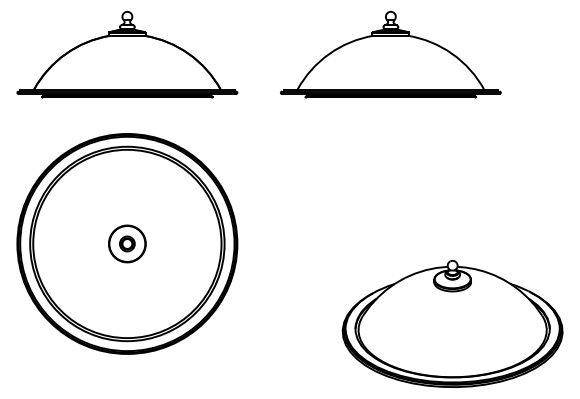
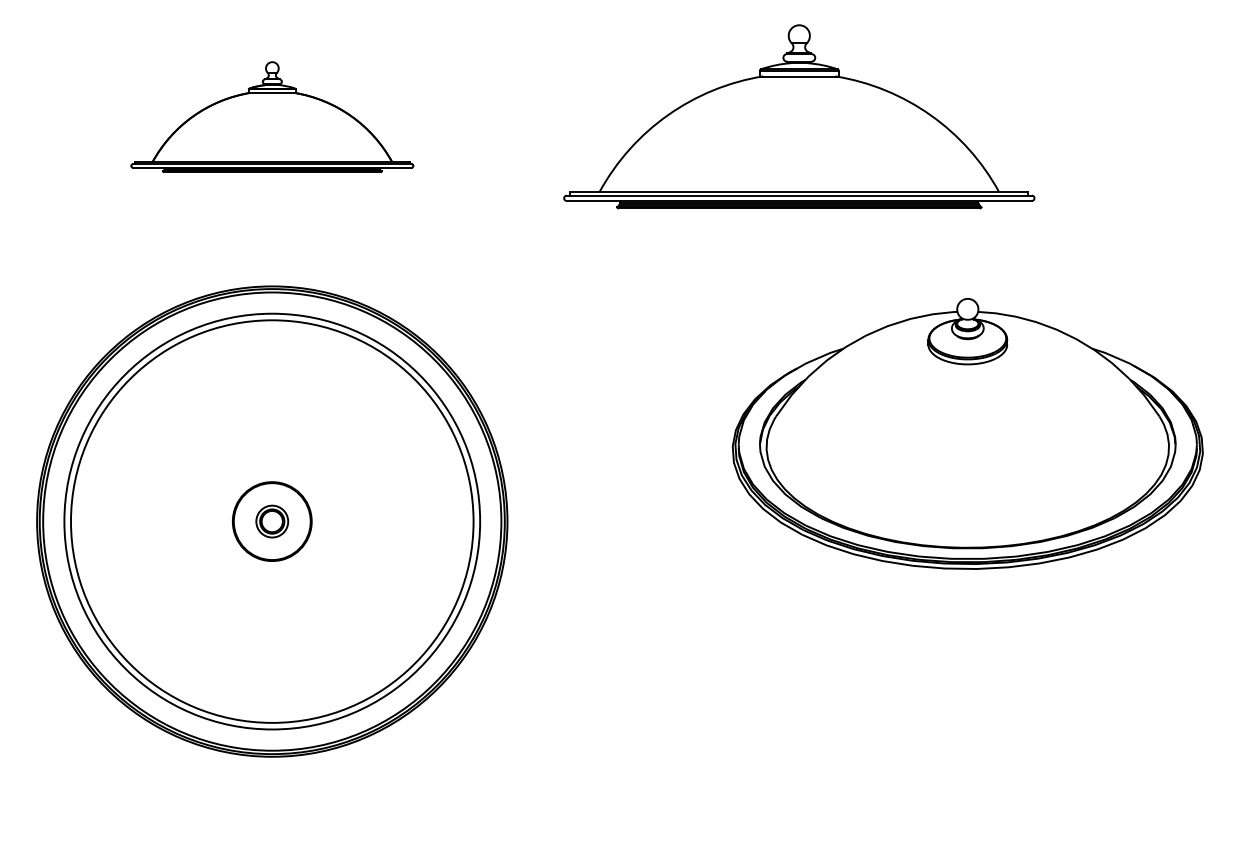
part: (127, 54) -> (272, 116), size x0.6
part: (390, 54) -> (798, 116), moved
part: (452, 323) -> (967, 432), moved

